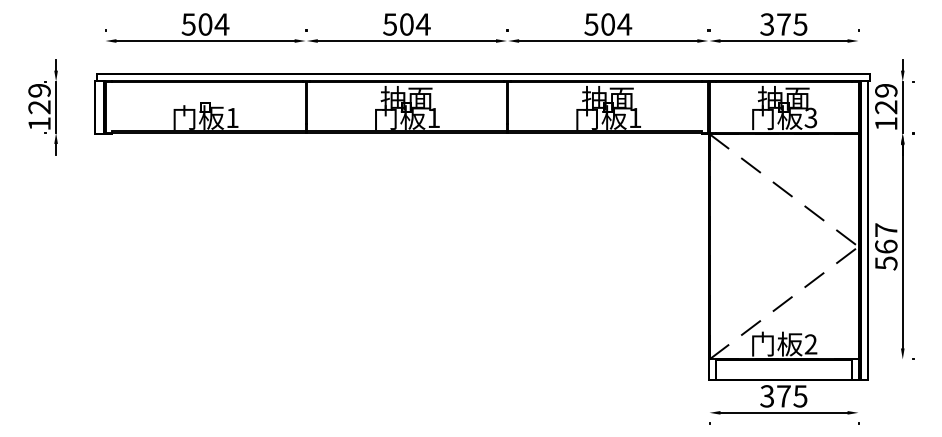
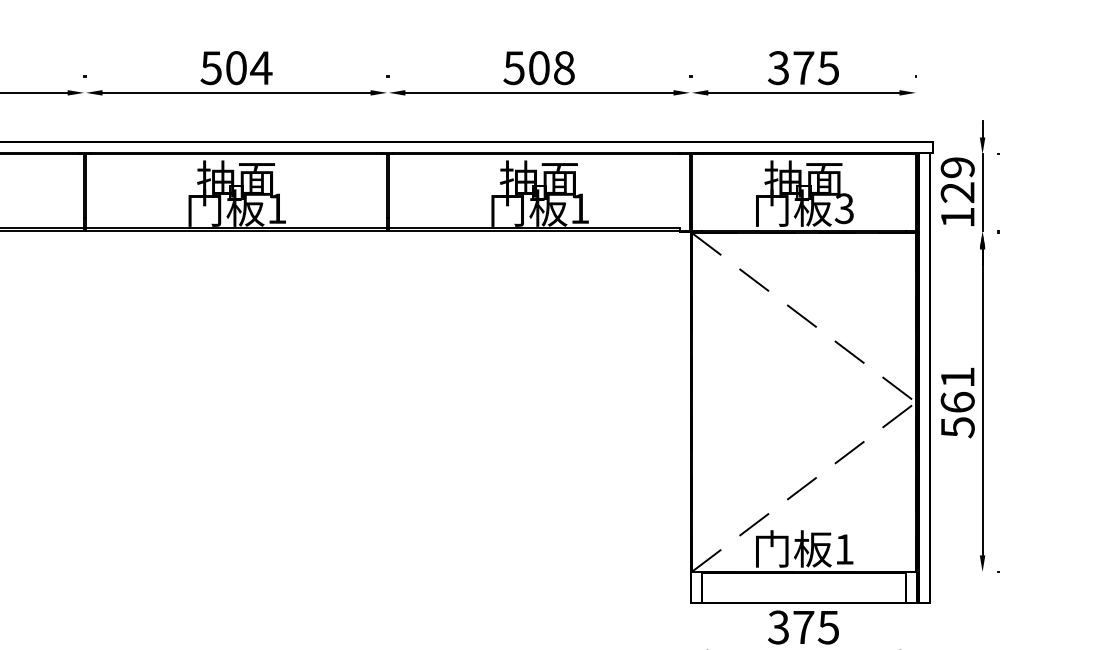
text: (624, 24) -> (563, 68), 504 -> 508
text: (886, 229) -> (958, 376), 567 -> 561
text: (810, 344) -> (843, 549), 2 -> 1

